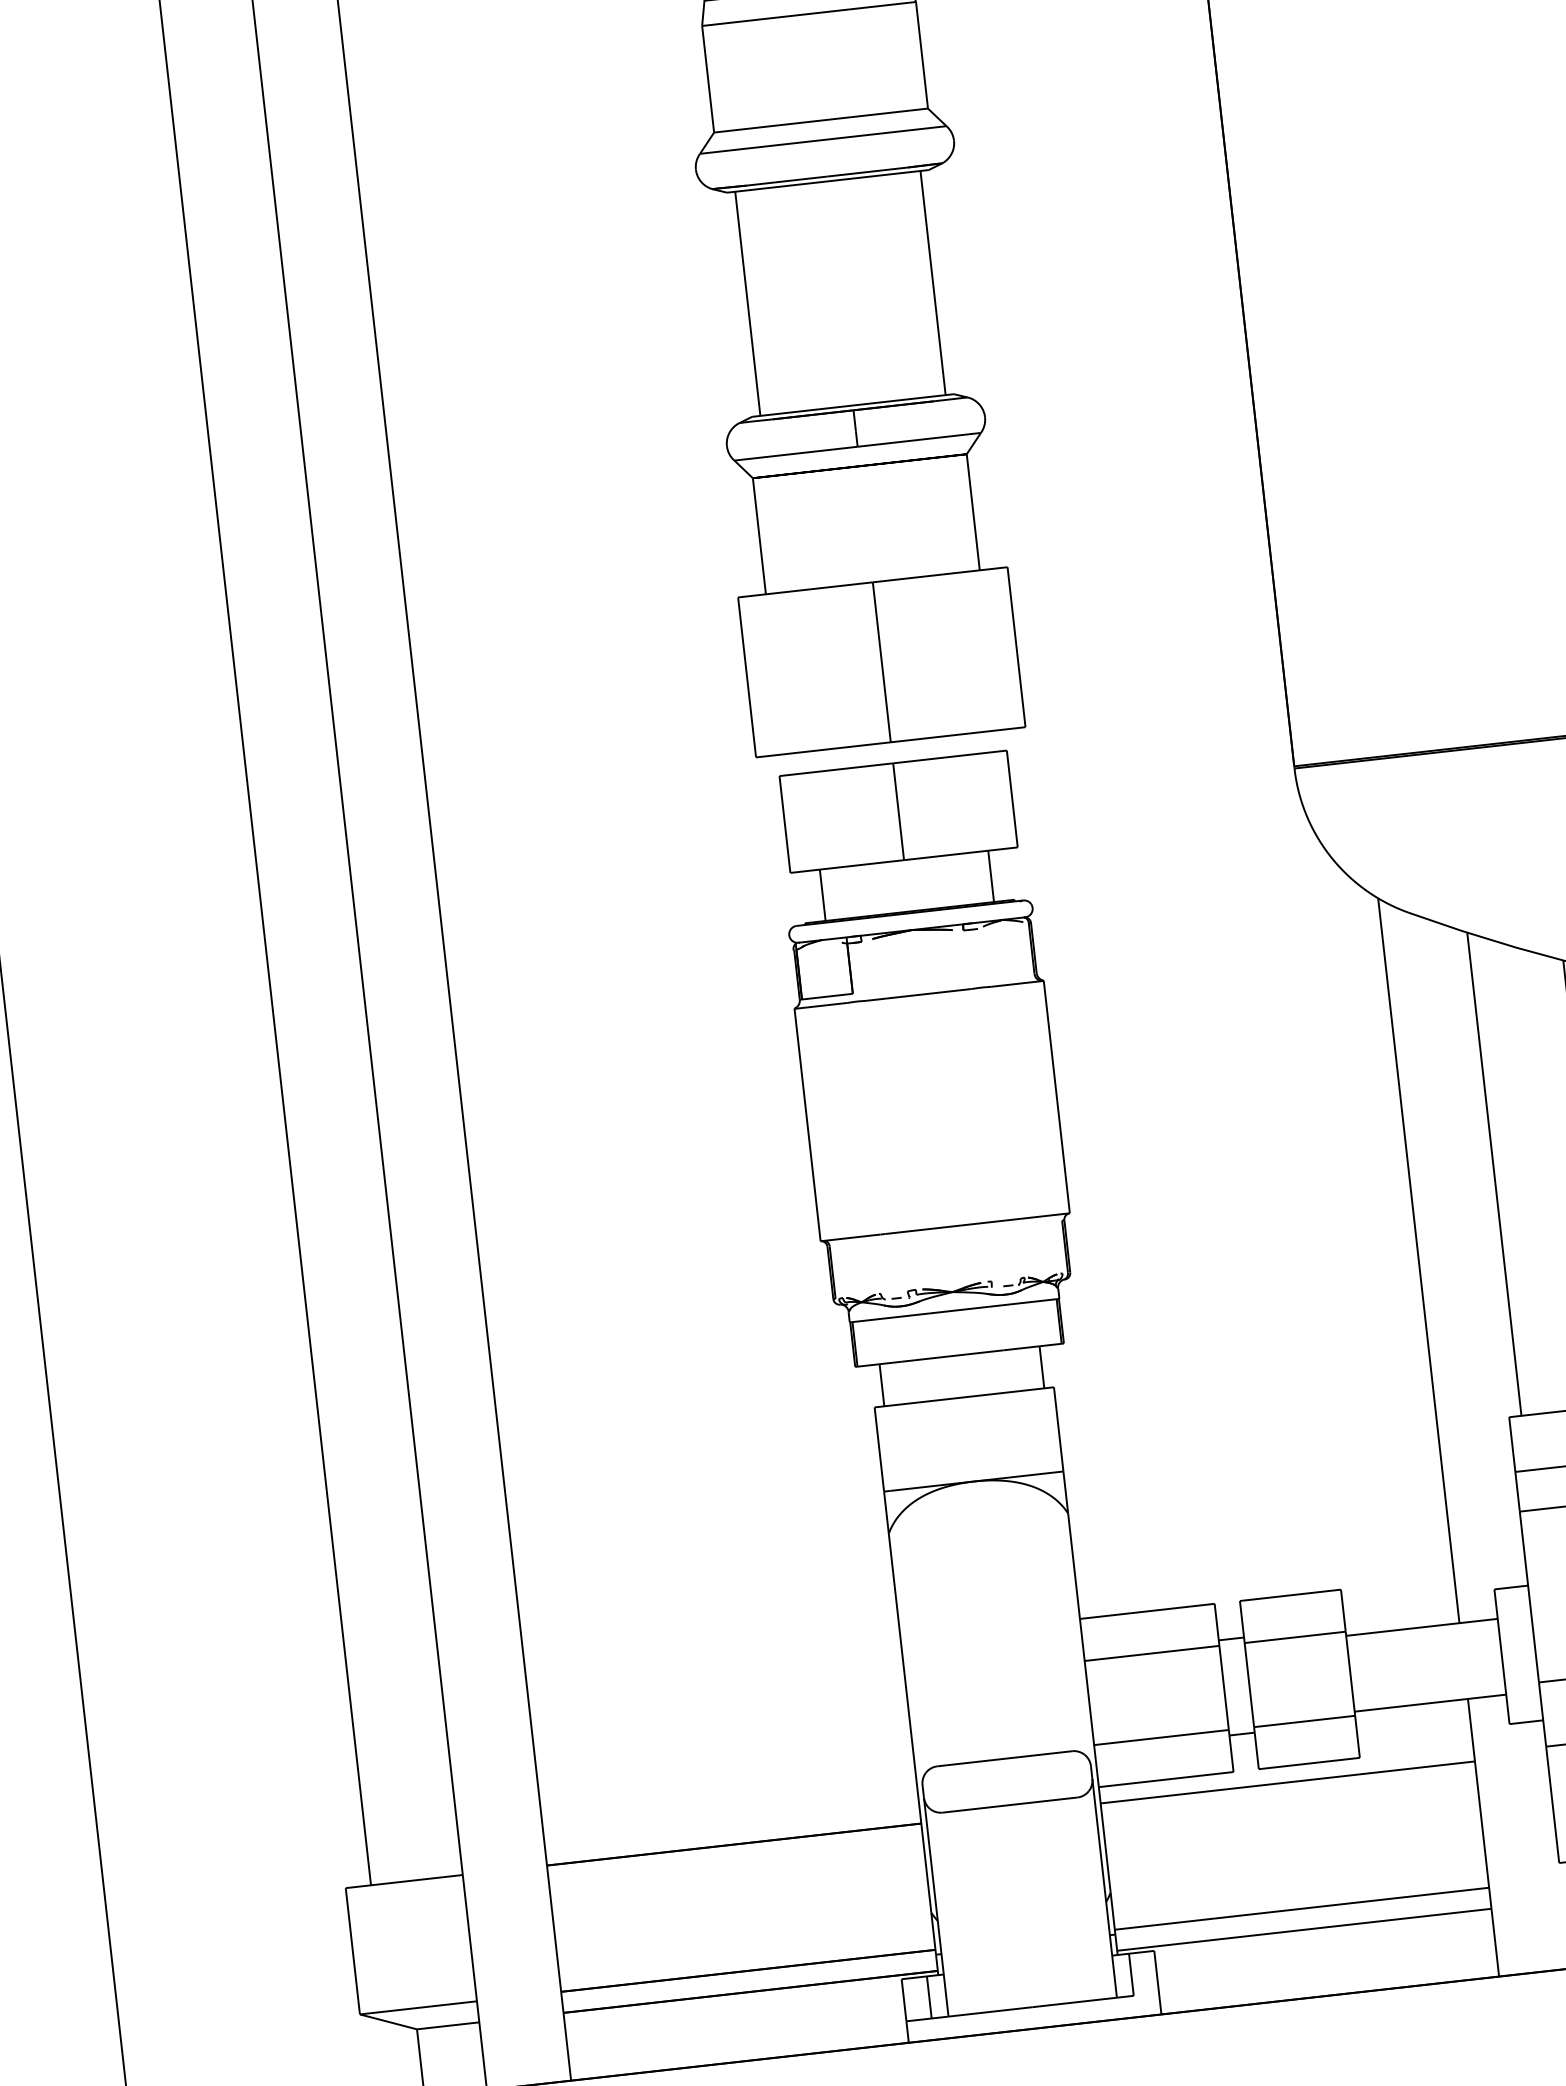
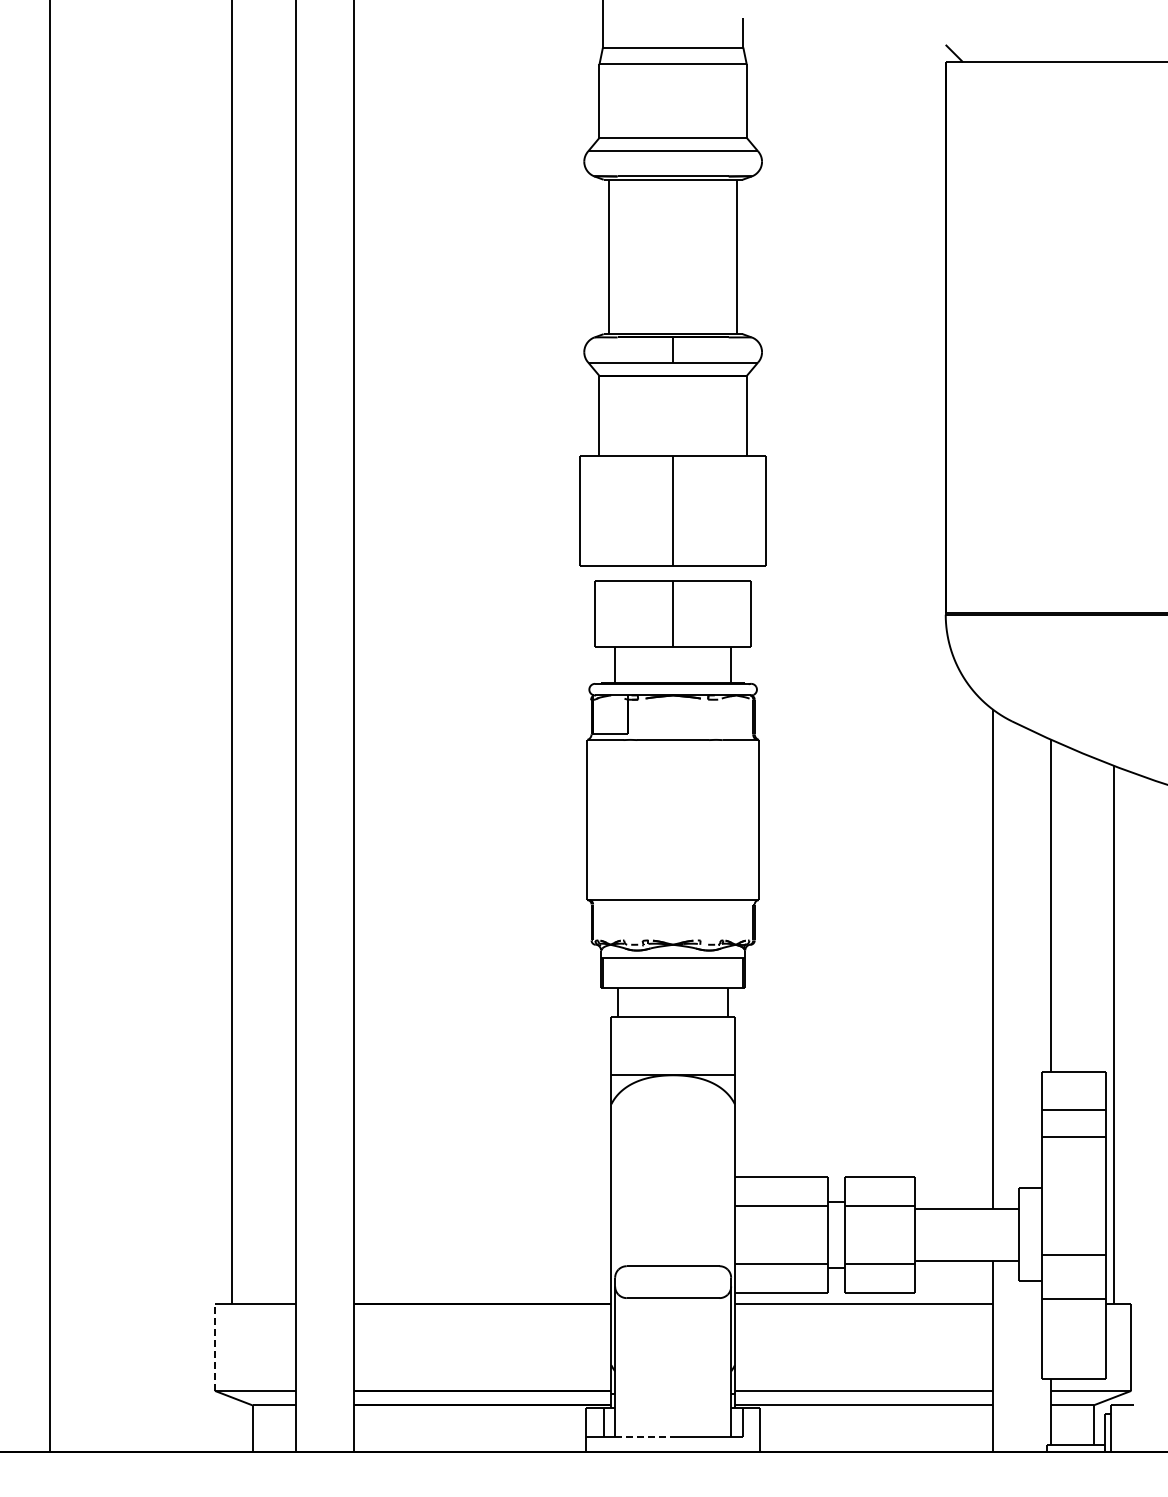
line: (351, 1950) -> (214, 1346), solid -> dashed
line: (991, 2012) -> (644, 1437), solid -> dashed

